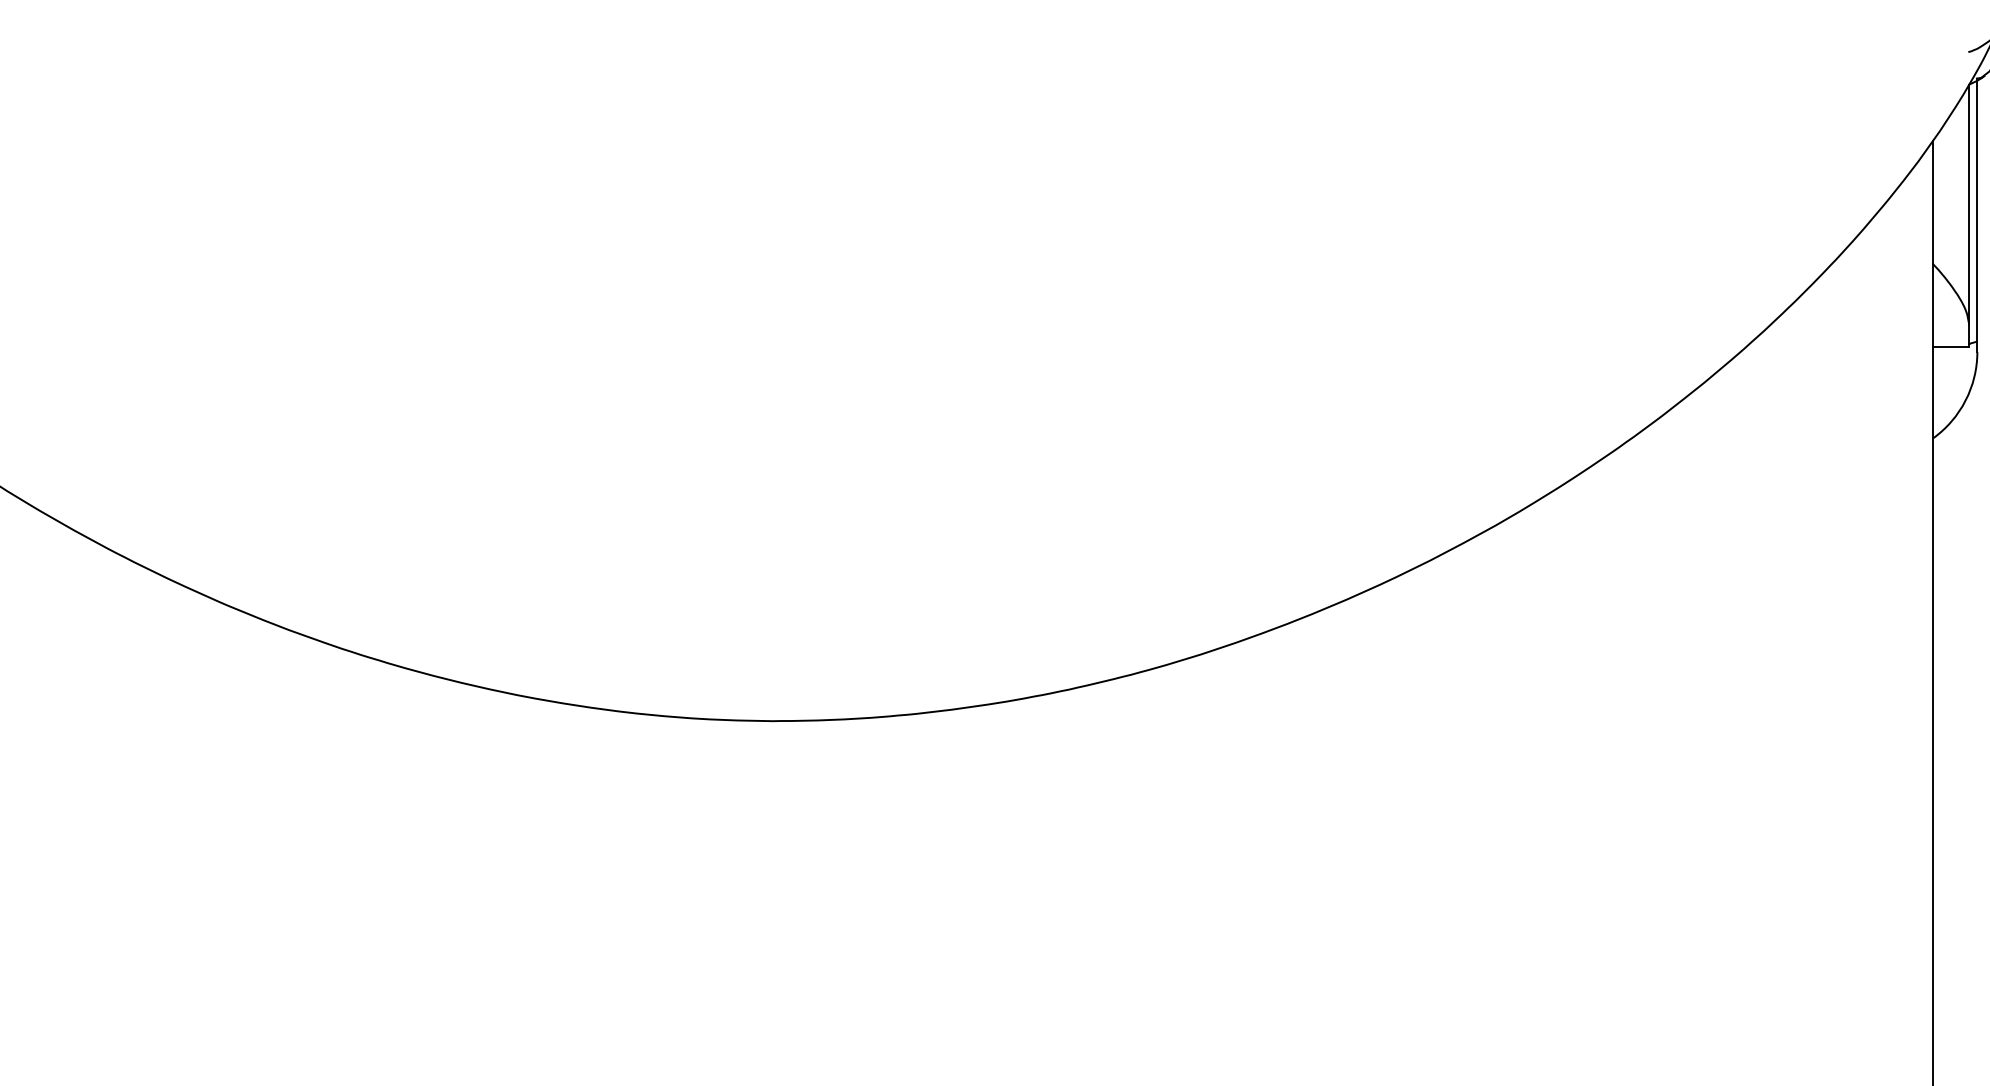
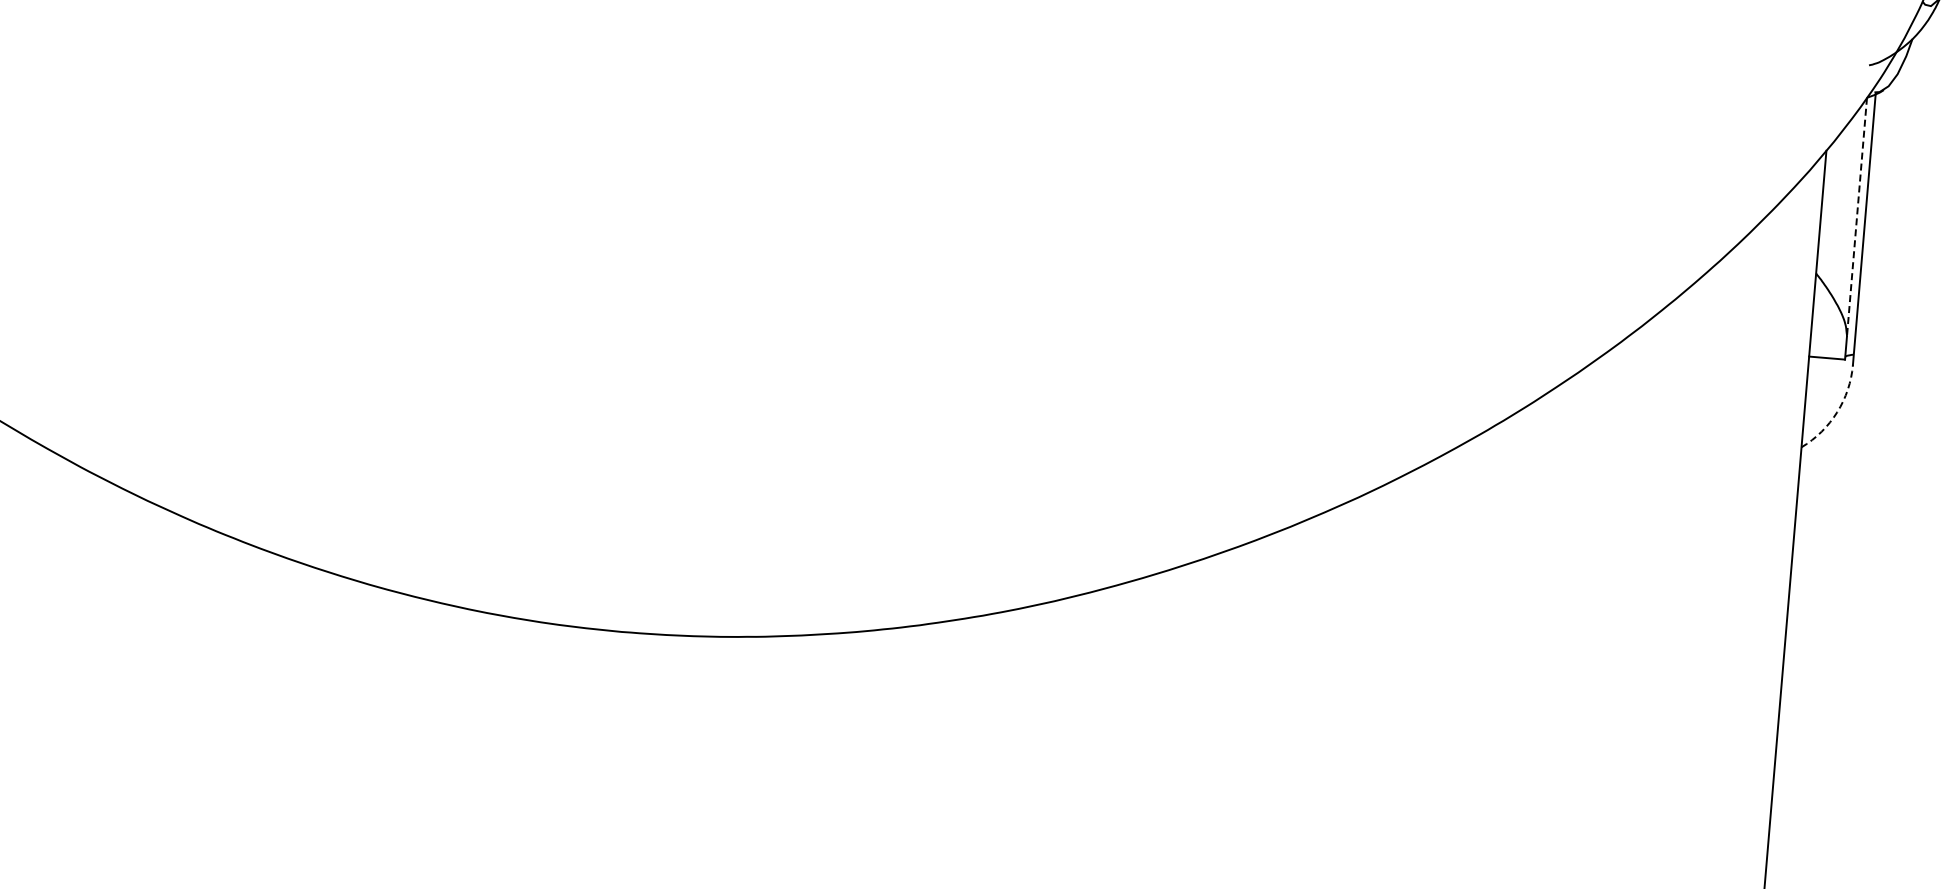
line: (1969, 204) -> (1857, 217), solid -> dashed
arc: (1965, 400) -> (1837, 412), solid -> dashed

